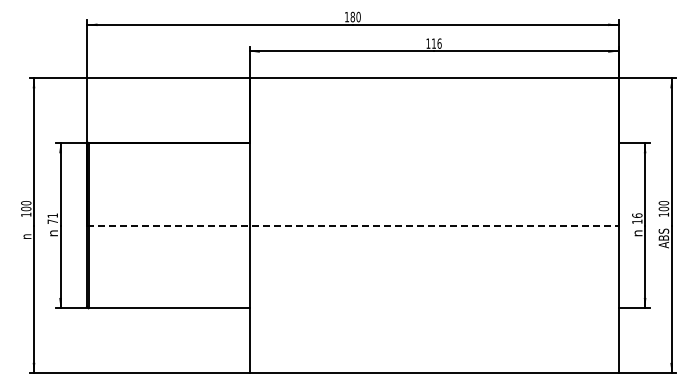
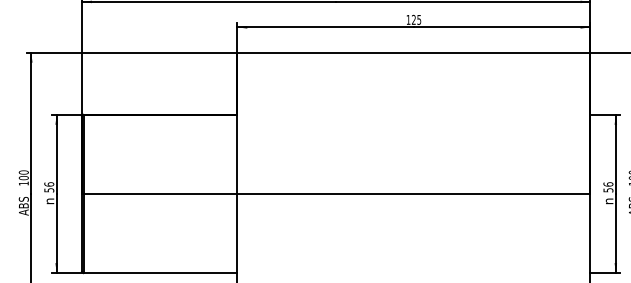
text: (436, 43) -> (416, 19), 116 -> 125
text: (52, 218) -> (48, 187), 71 -> 56
text: (637, 221) -> (608, 190), 16 -> 56
line: (352, 225) -> (335, 193), dashed -> solid
text: (26, 238) -> (24, 206), n -> ABS

